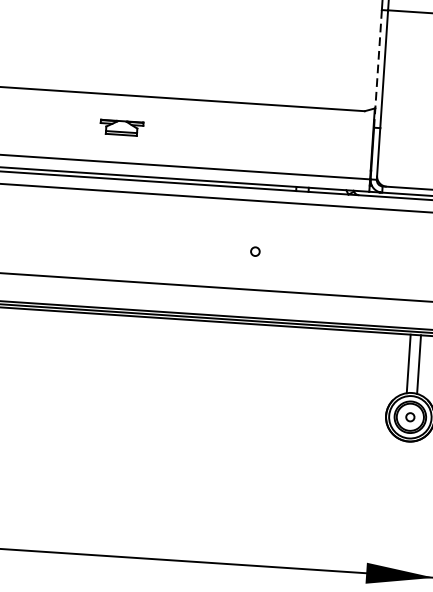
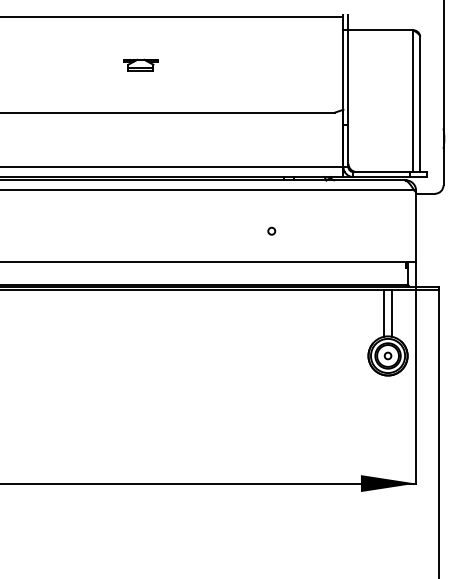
line: (377, 69) -> (343, 78), dashed -> solid
part: (121, 127) -> (140, 64), moved
circle: (255, 250) -> (271, 230), moved

